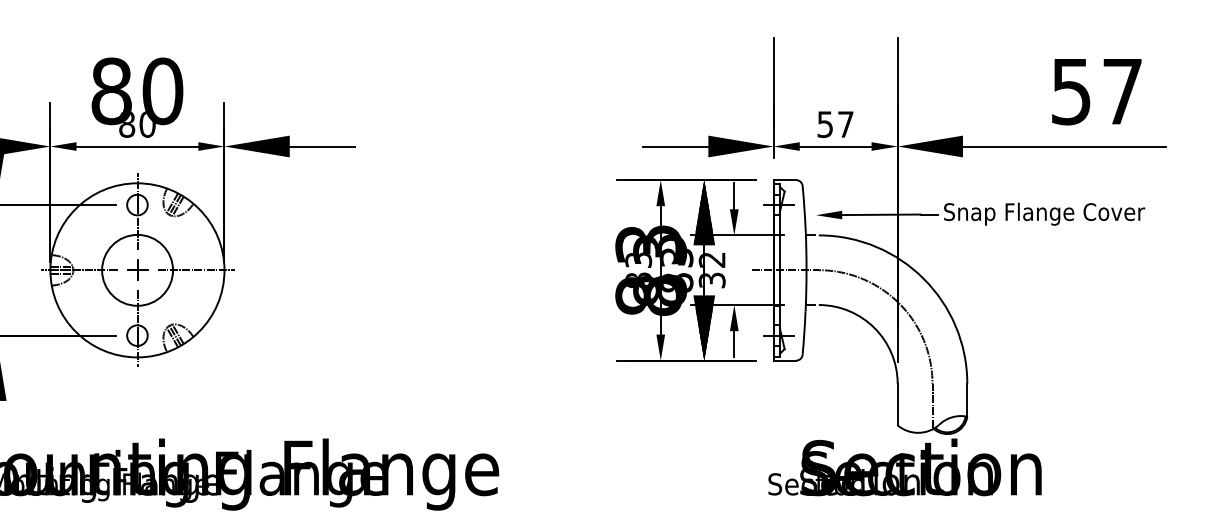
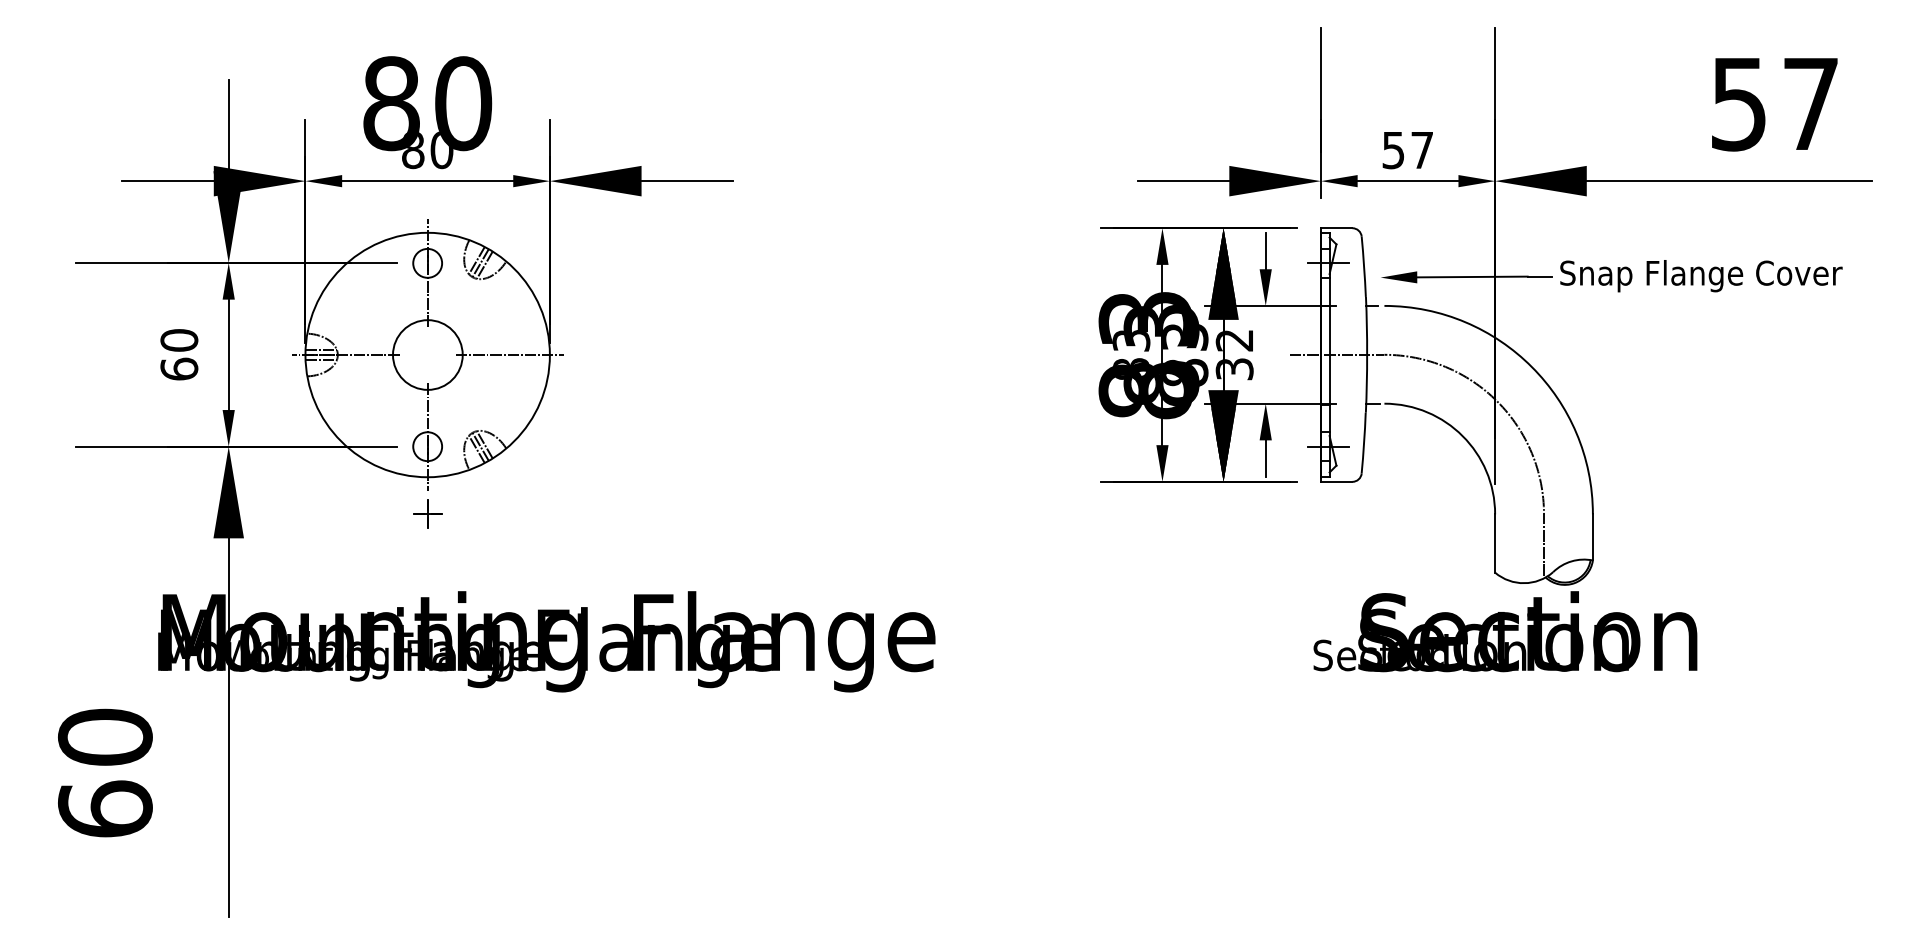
circle: (137, 269) -> (427, 354), size x0.7
part: (137, 269) -> (427, 513), moved

